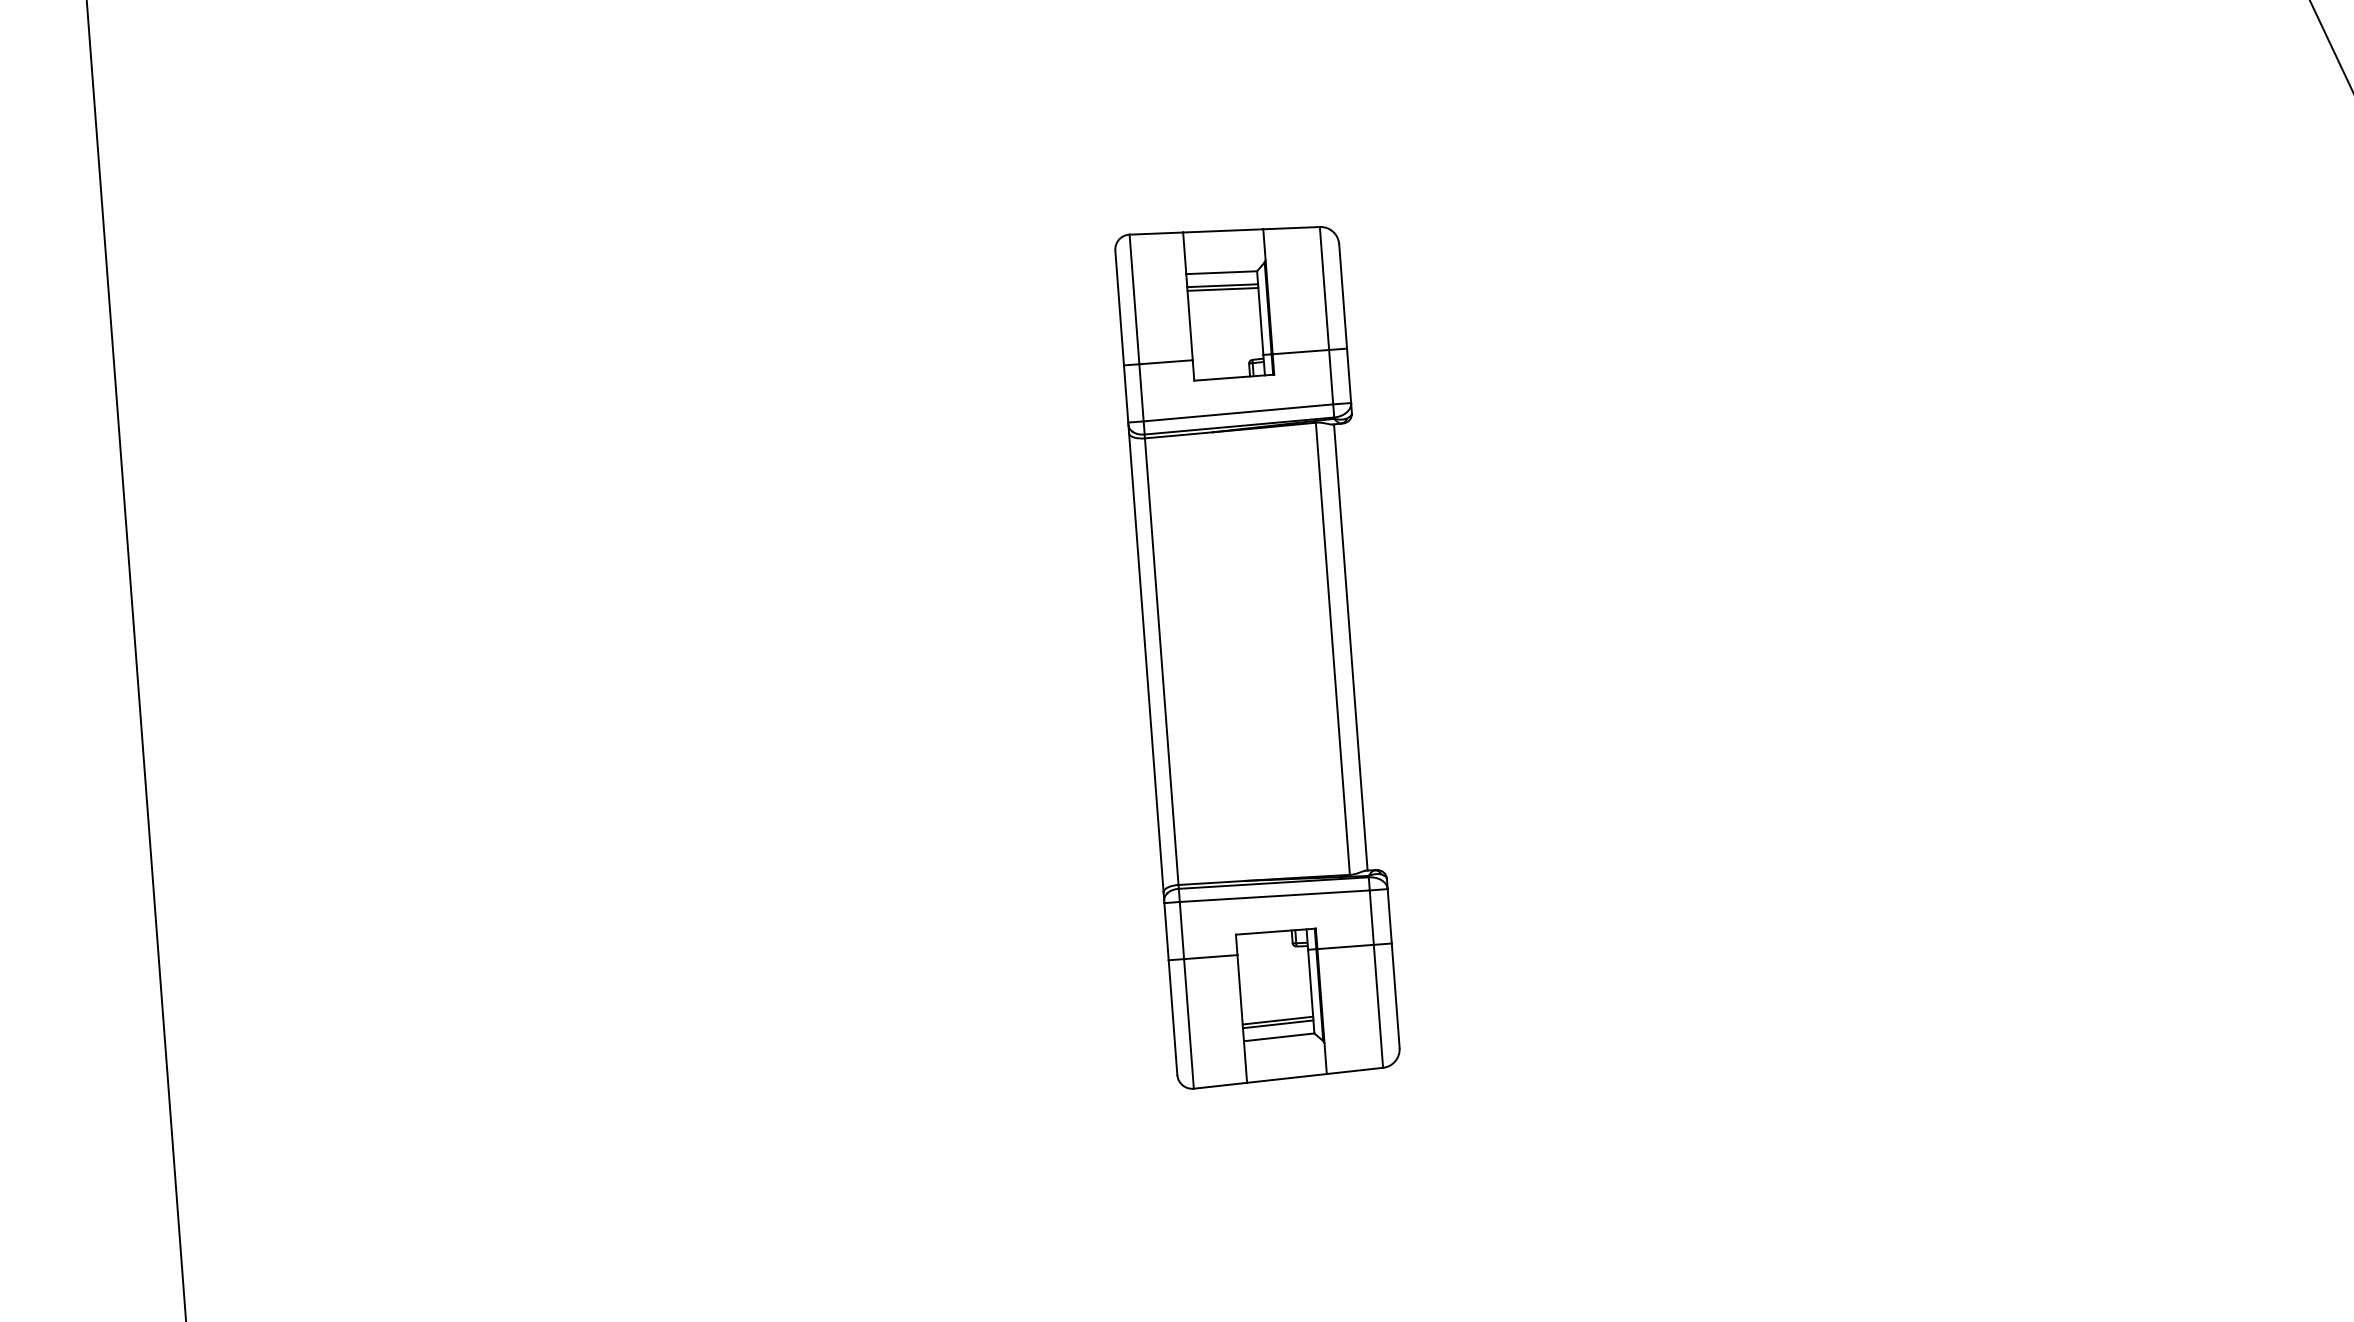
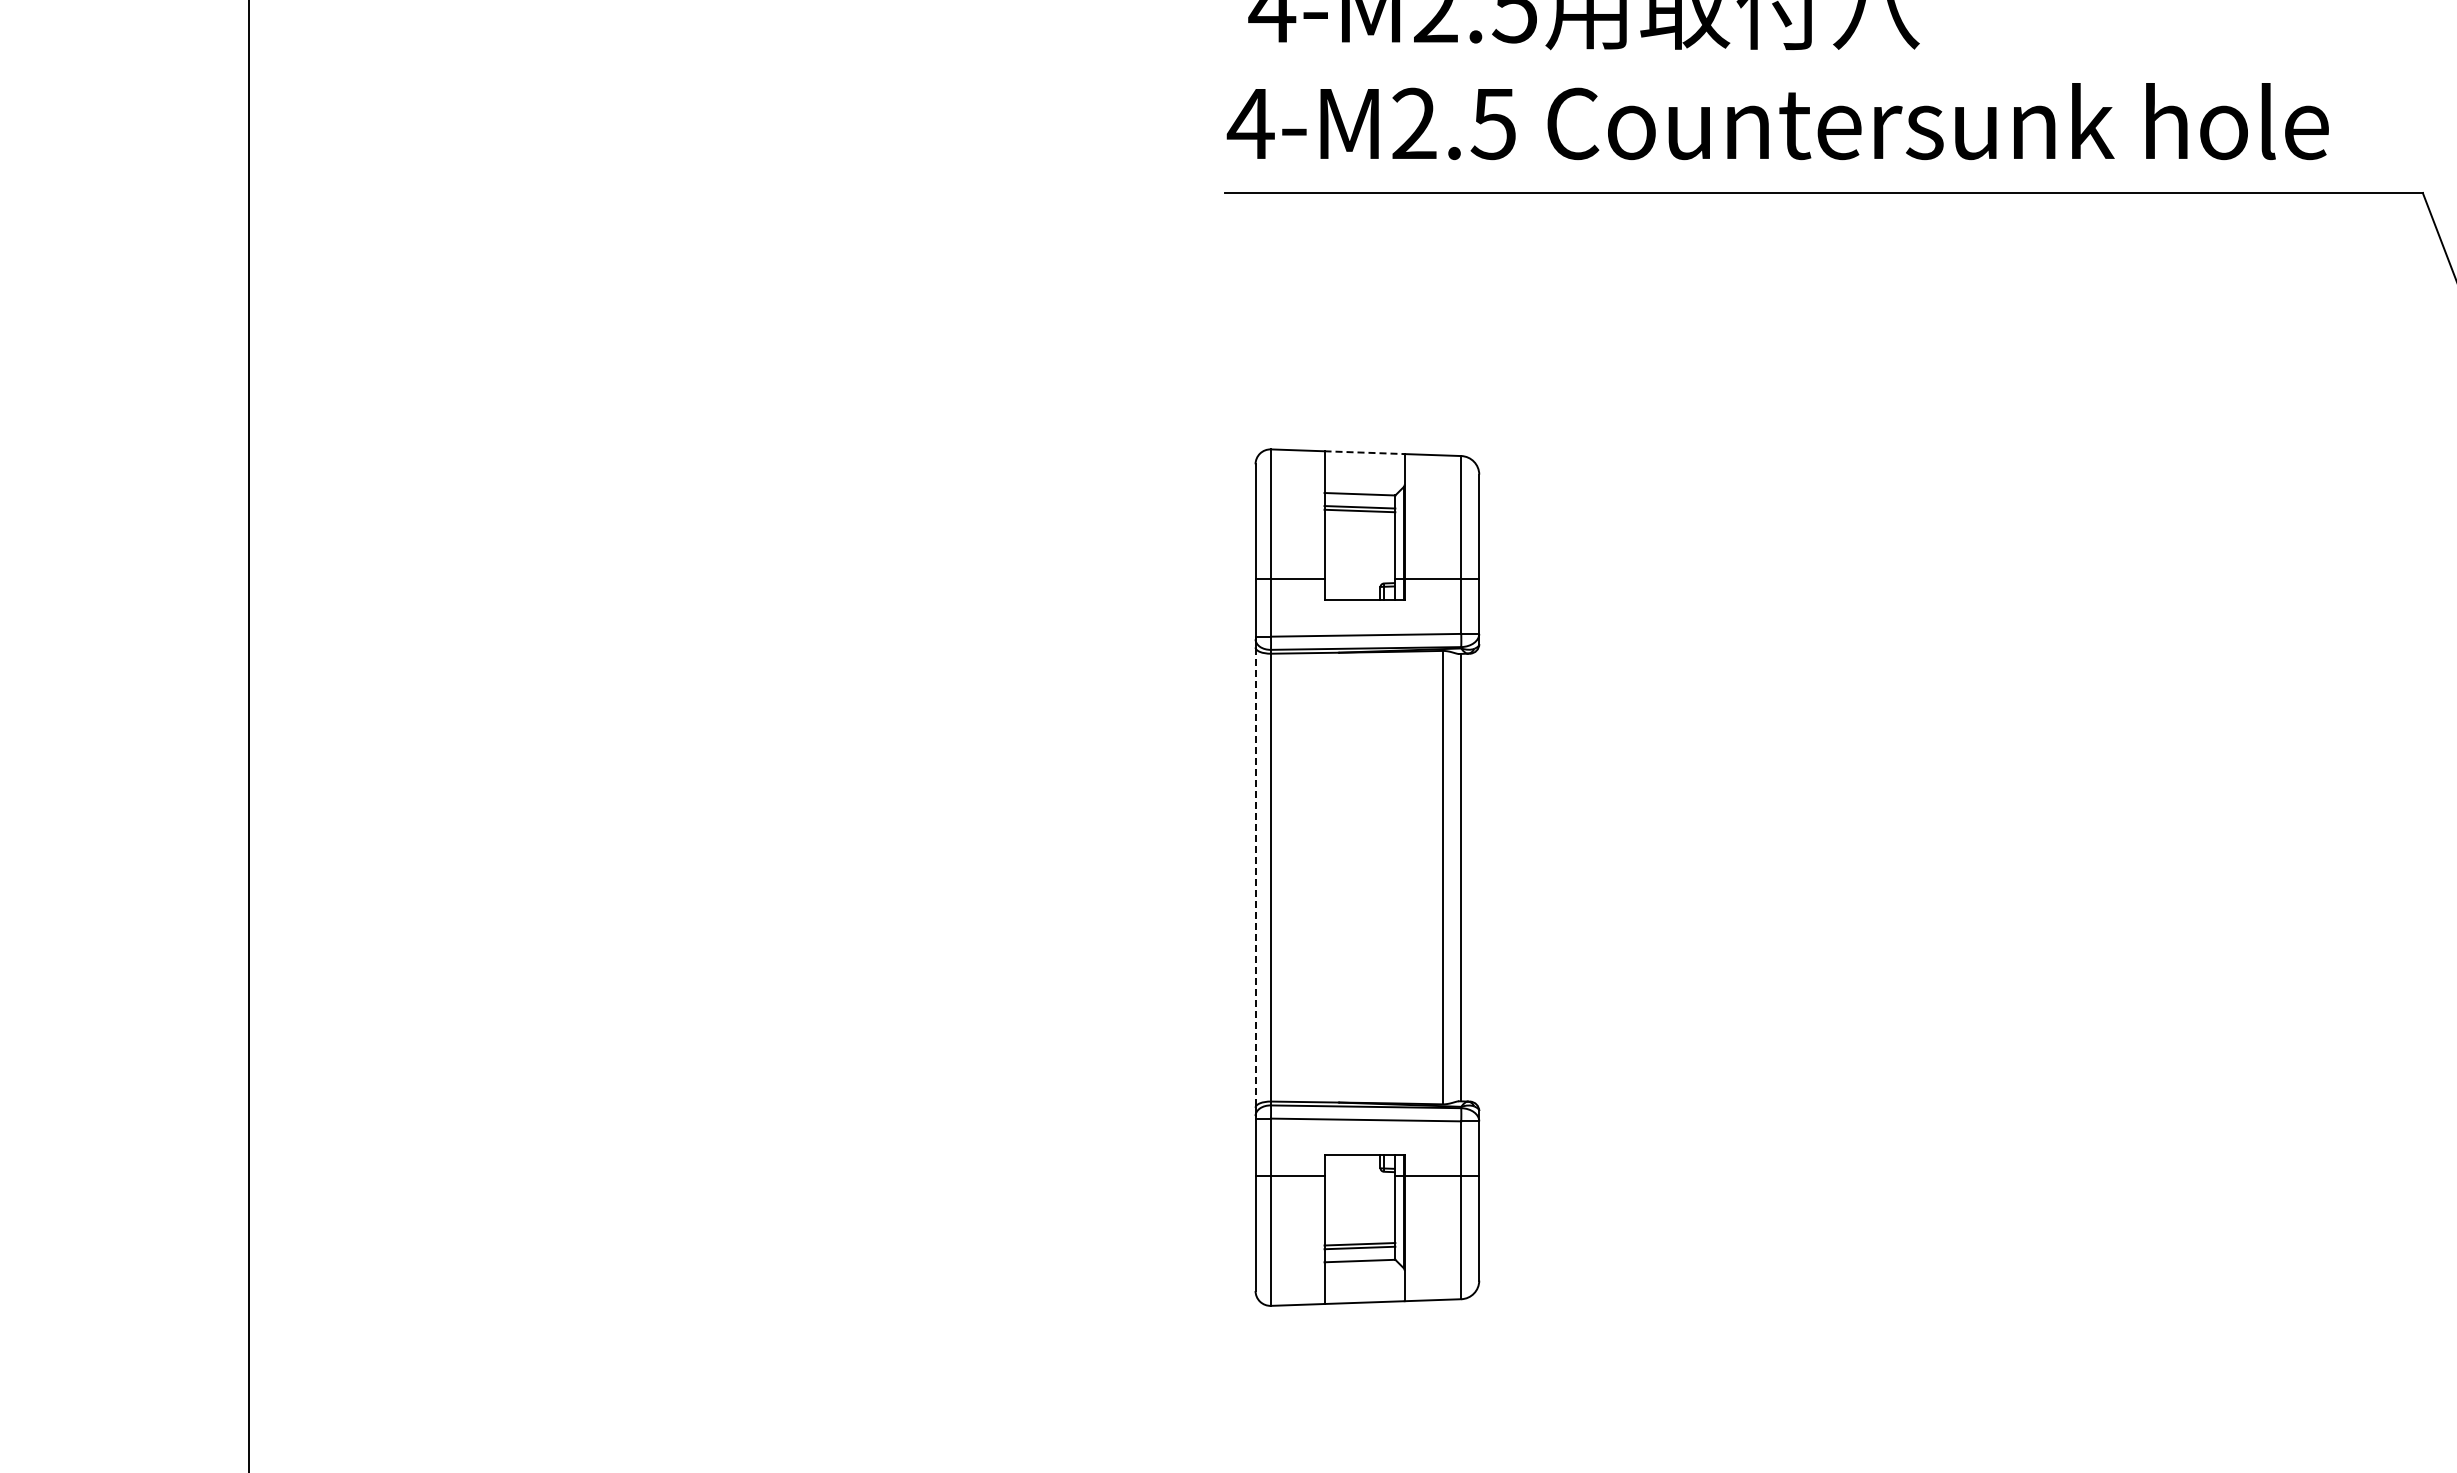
line: (1224, 230) -> (1365, 452), solid -> dashed
line: (1146, 663) -> (1255, 878), solid -> dashed

